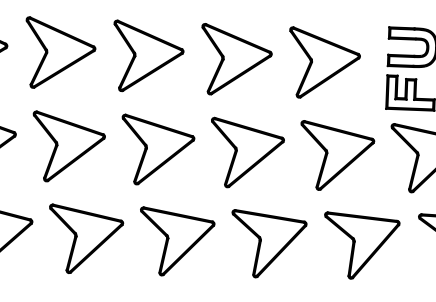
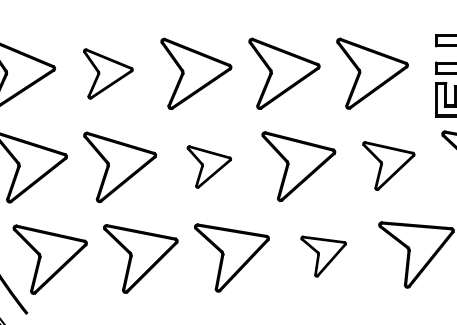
part: (60, 53) -> (108, 73), size x0.7
part: (157, 149) -> (209, 166), size x0.6
part: (336, 155) -> (388, 165), size x0.7
part: (268, 244) -> (323, 256), size x0.6

